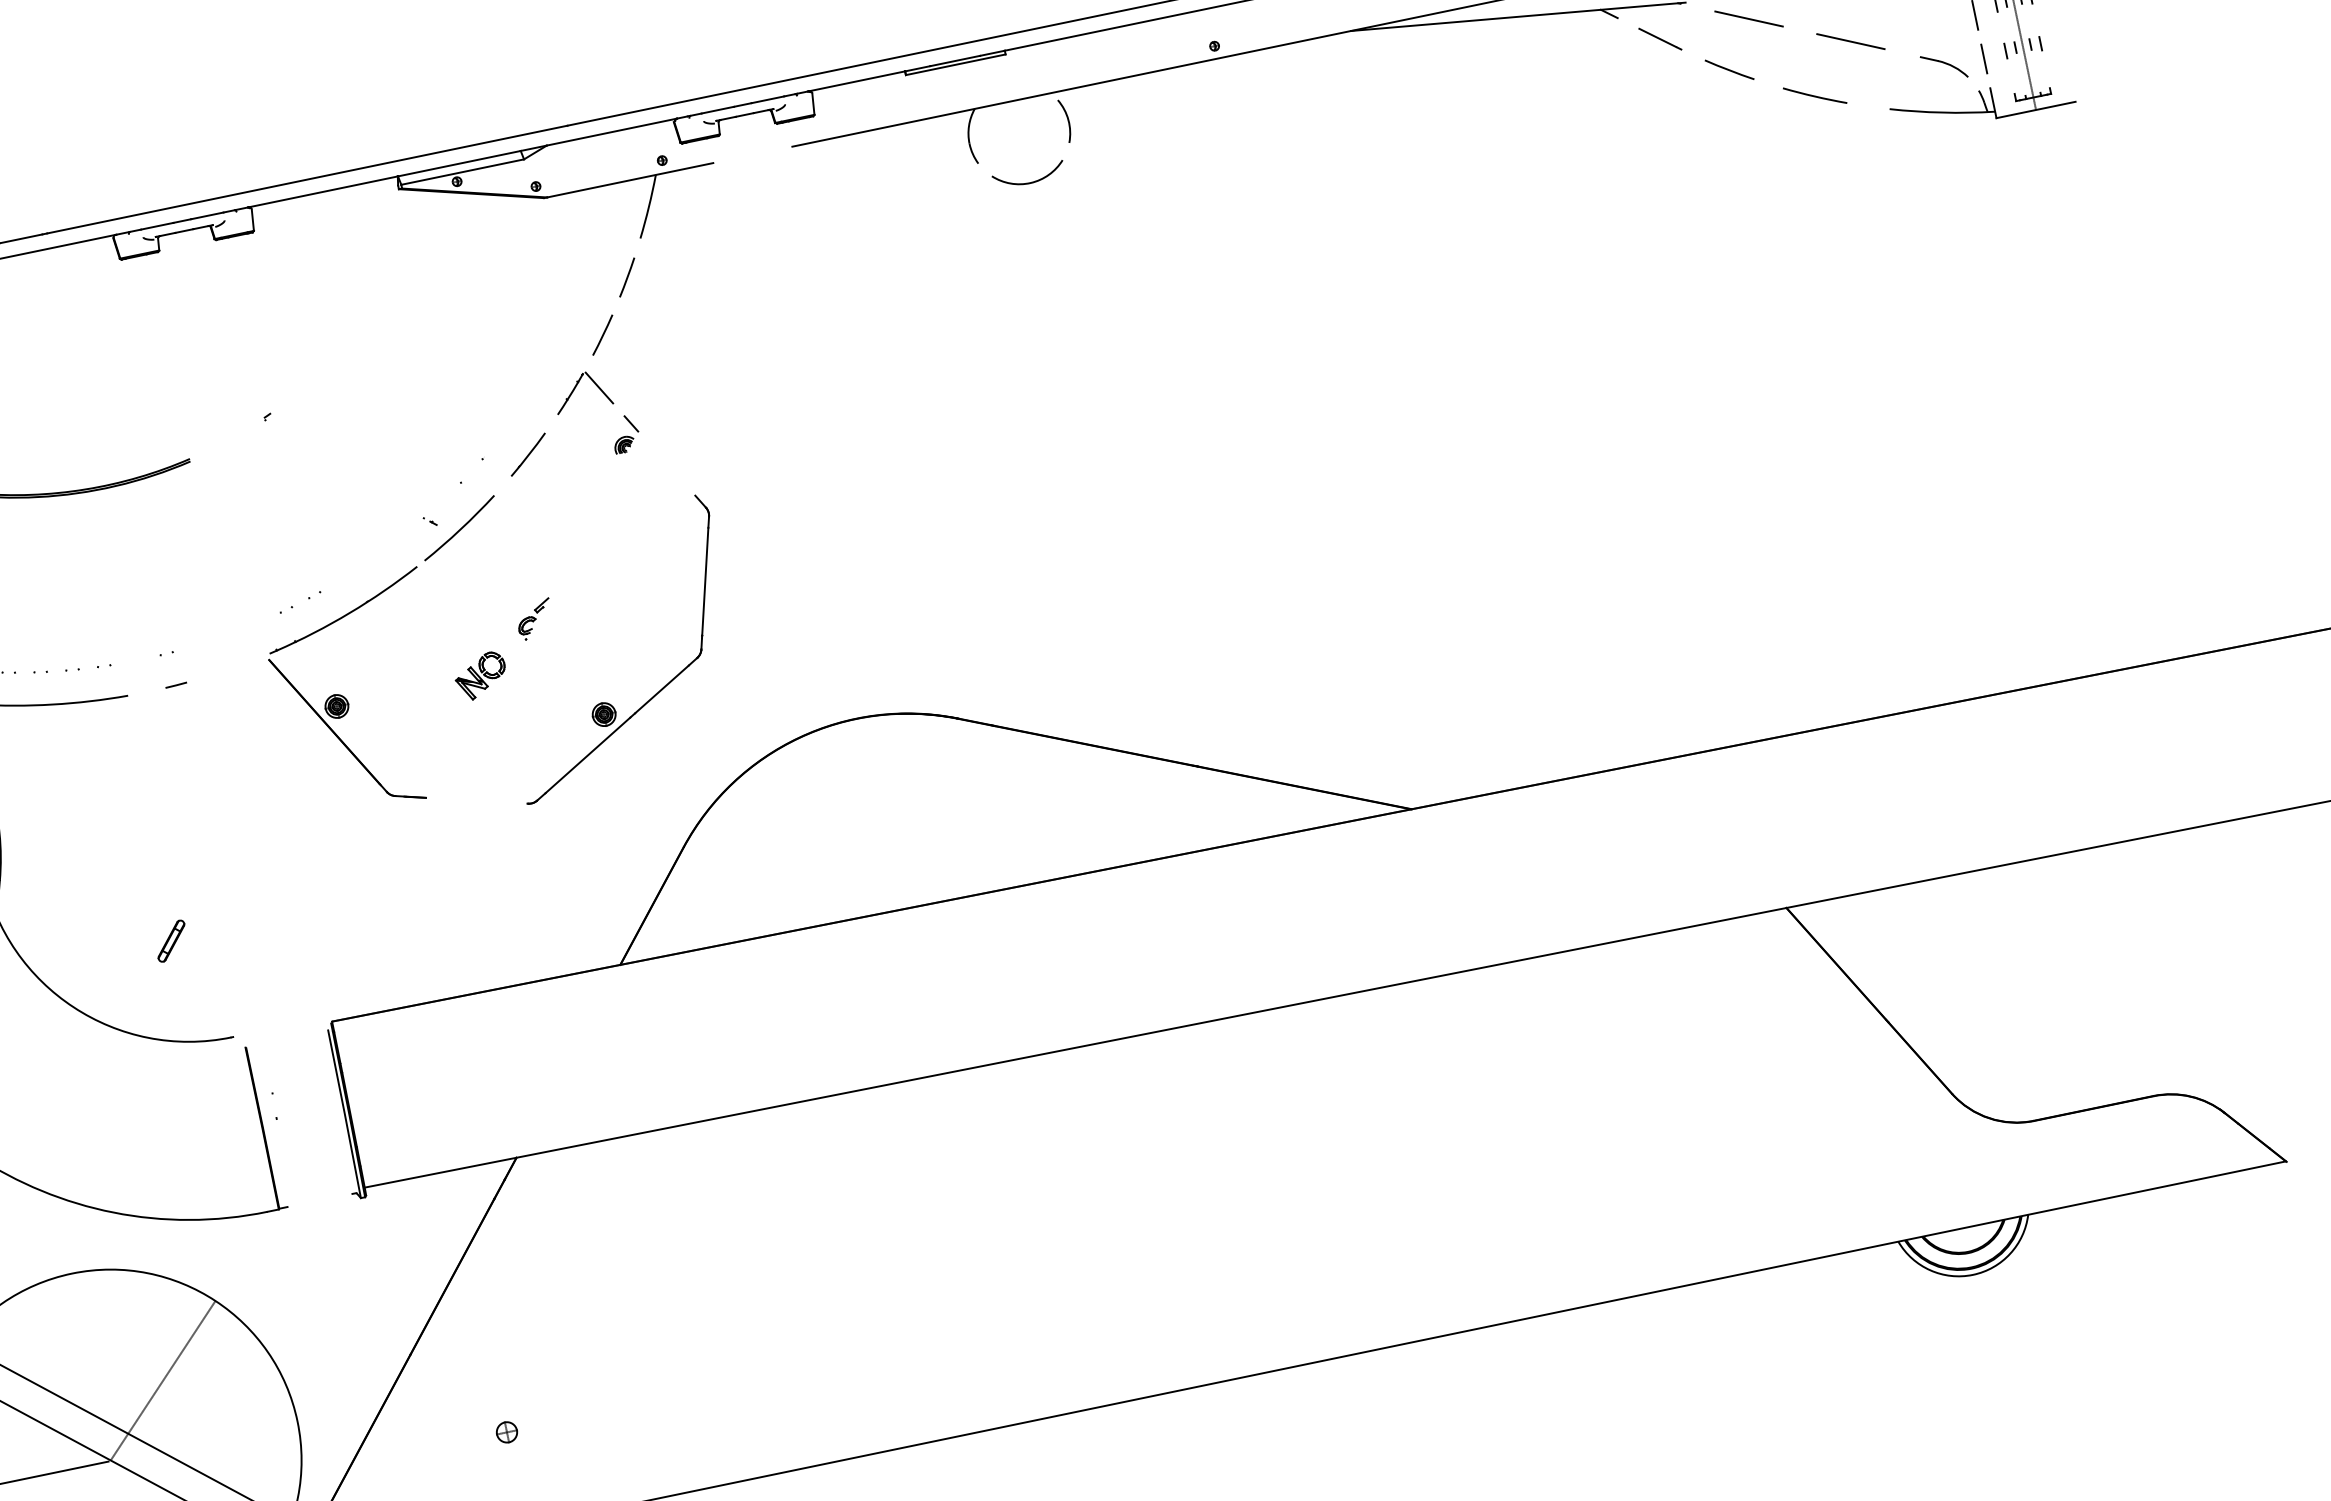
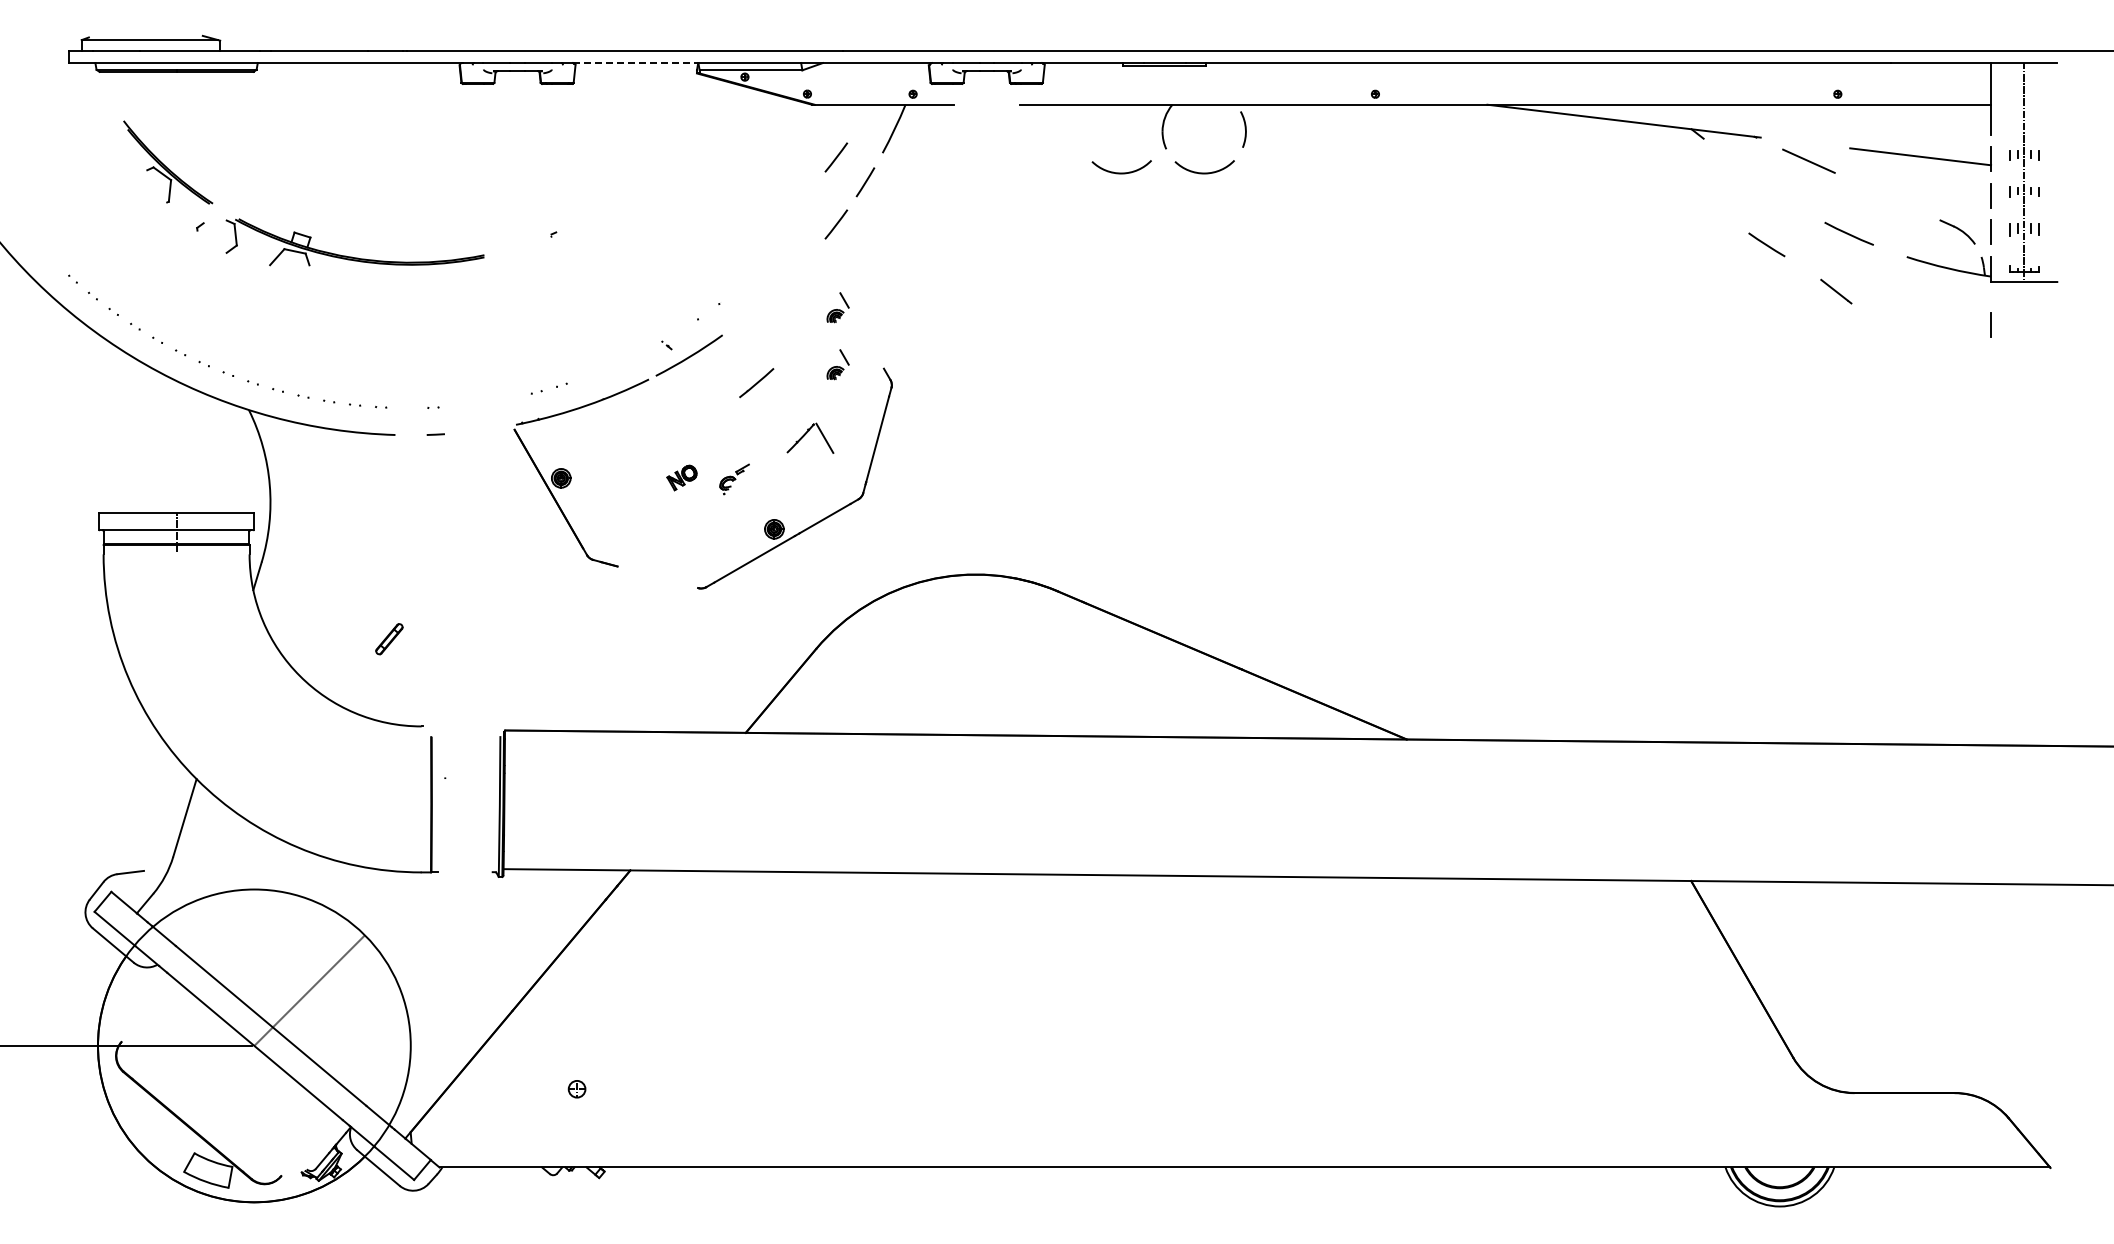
line: (1660, 38) -> (1836, 291), moved
line: (1850, 40) -> (1886, 195), removed
line: (1729, 69) -> (1766, 244), moved
line: (2006, 169) -> (1990, 324), added
line: (324, 192) -> (636, 63), solid -> dashed
arc: (930, 202) -> (1121, 172), added
line: (586, 255) -> (836, 157), added
part: (582, 390) -> (810, 437), moved
line: (528, 455) -> (756, 383), moved
part: (638, 502) -> (837, 364), added
part: (534, 619) -> (734, 479), moved
part: (480, 675) -> (681, 477), size x0.7

